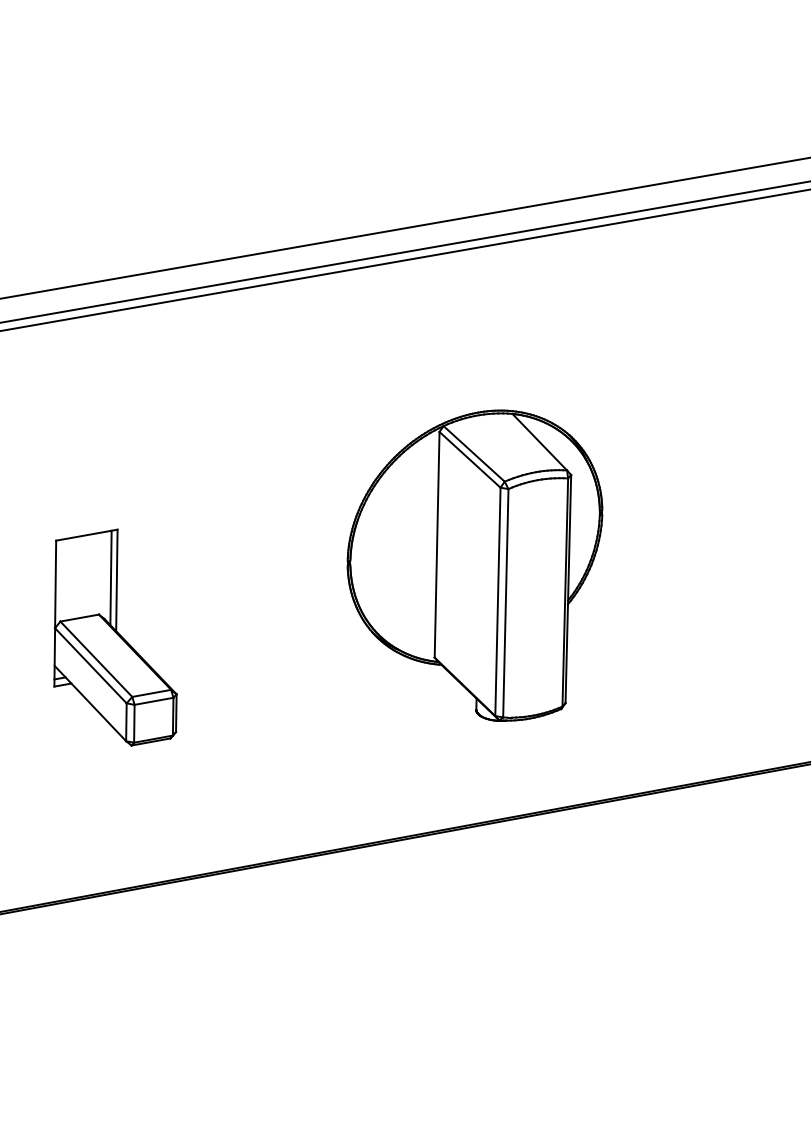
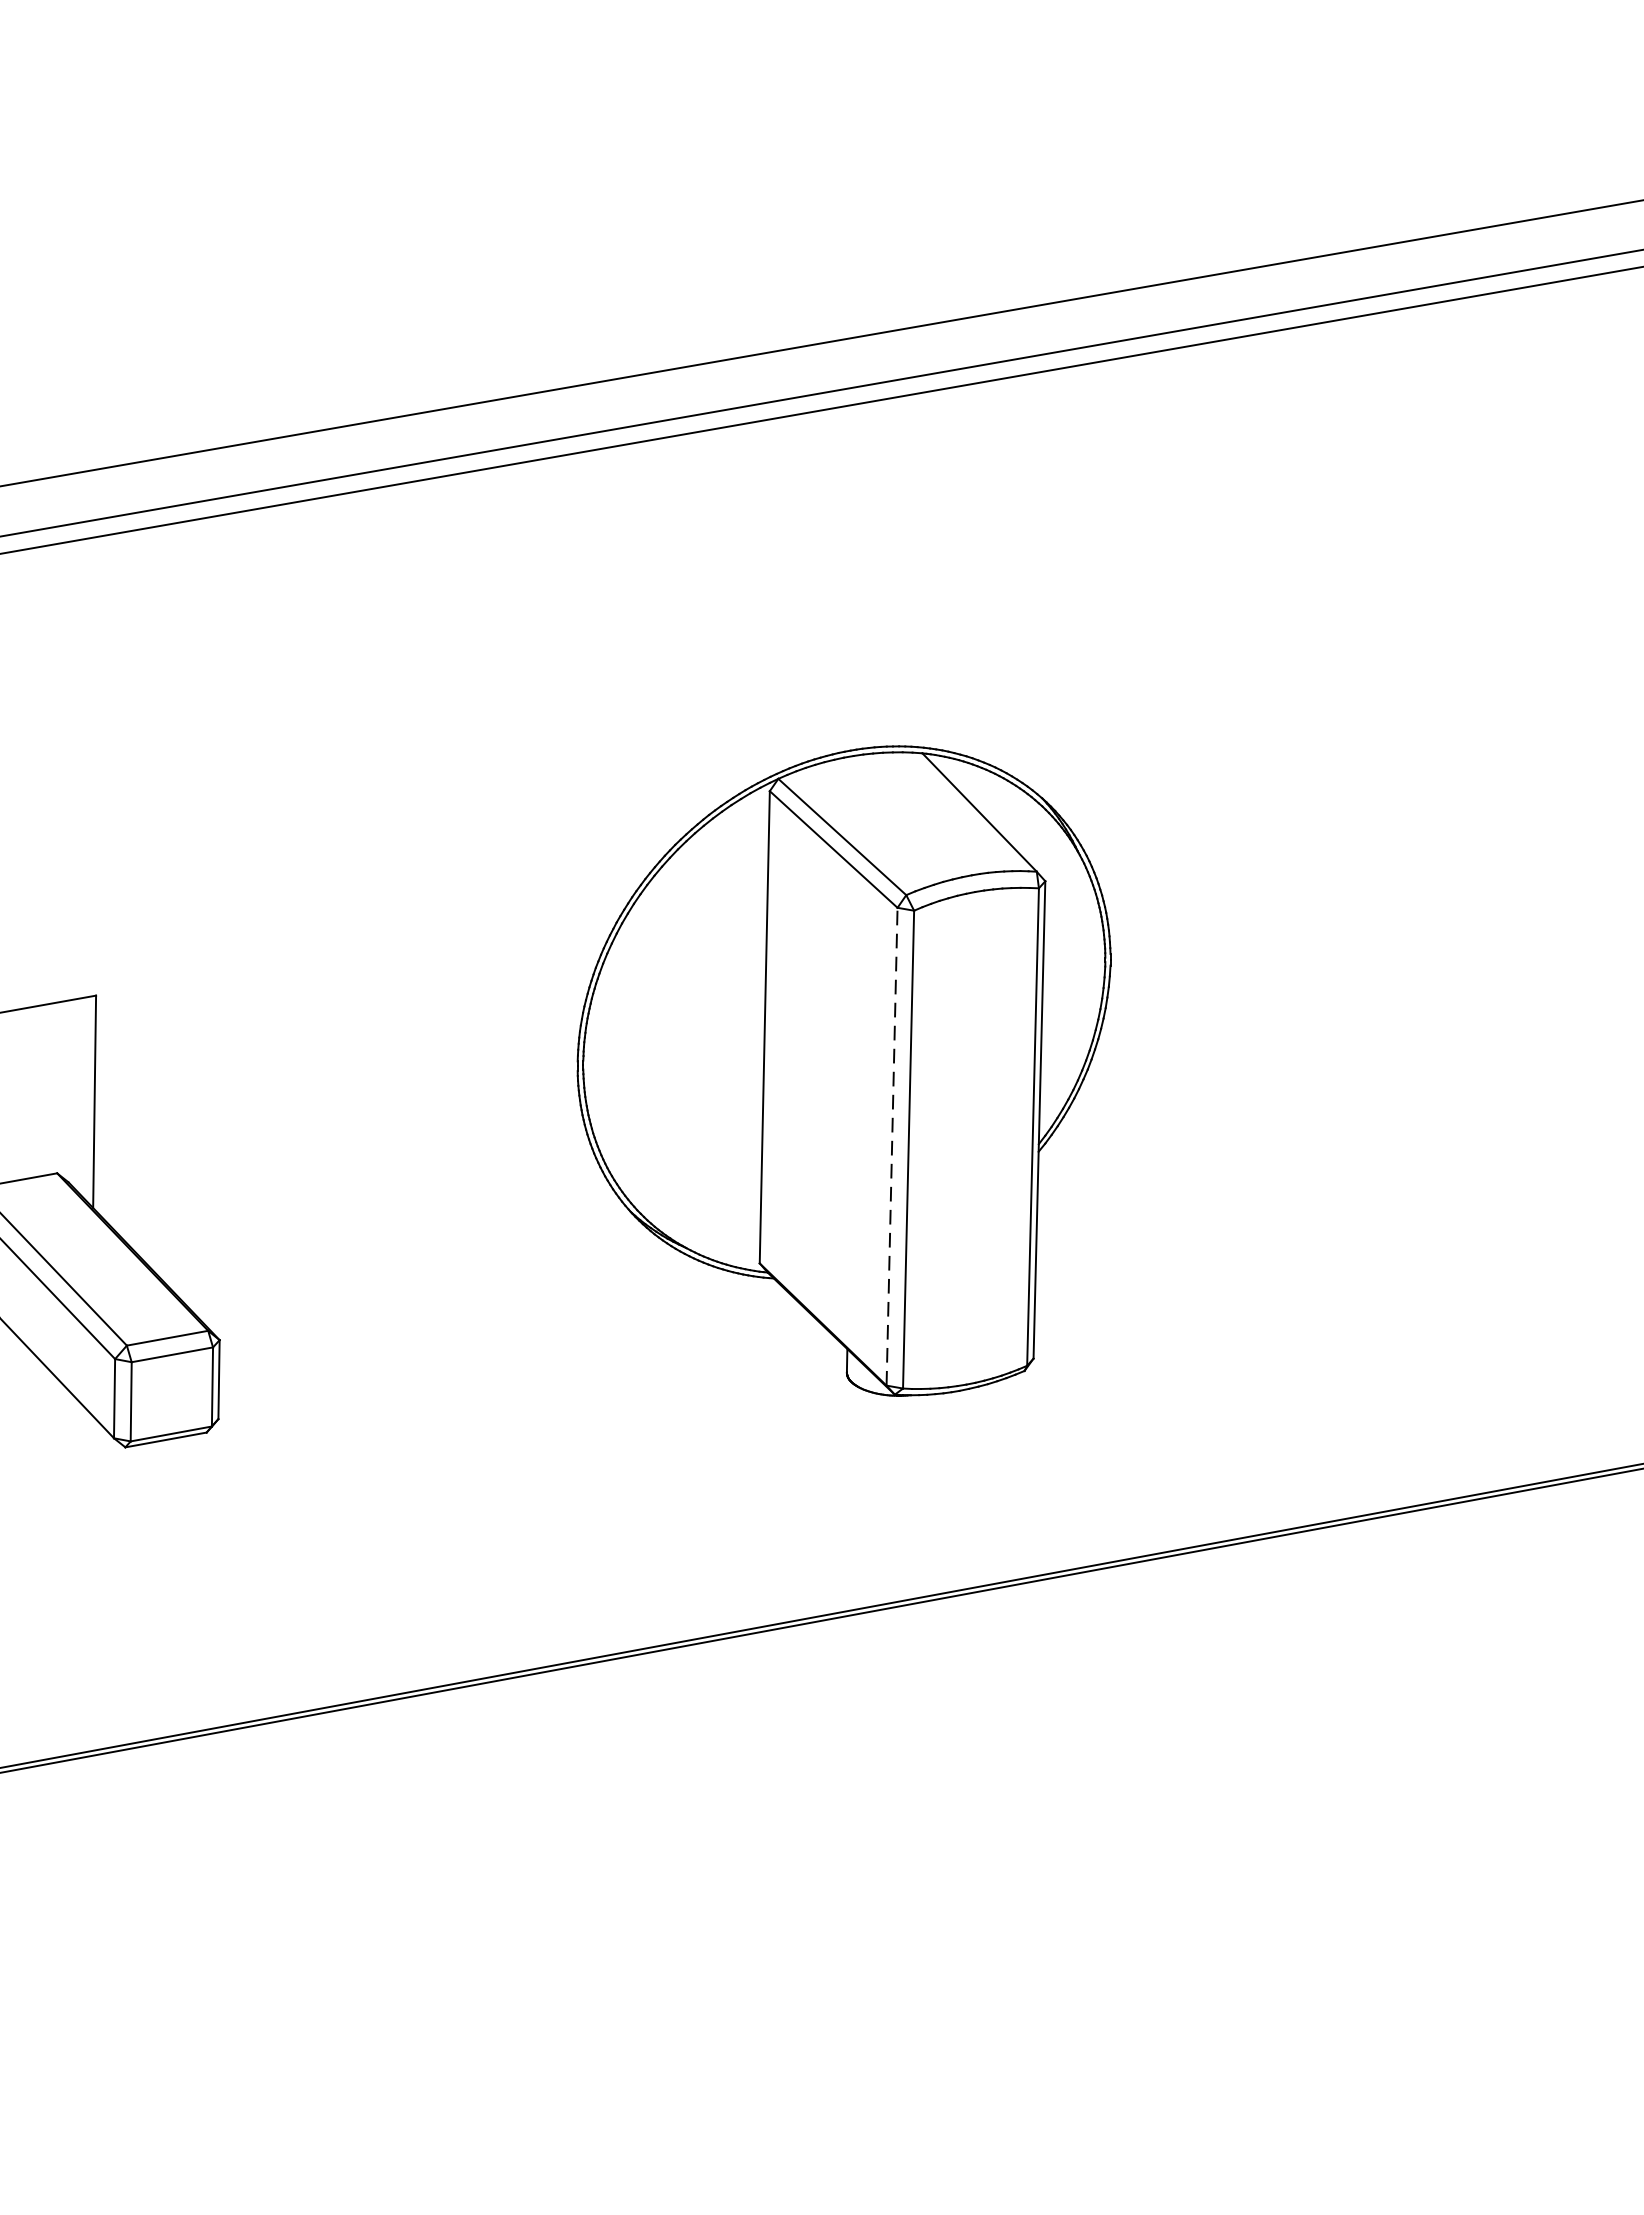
line: (110, 577) -> (81, 1095), removed
line: (497, 601) -> (891, 1145), solid -> dashed

